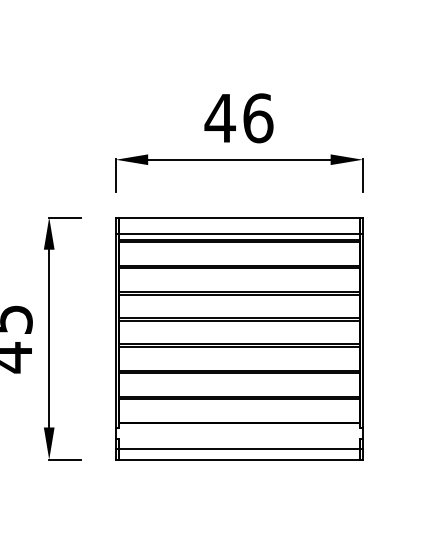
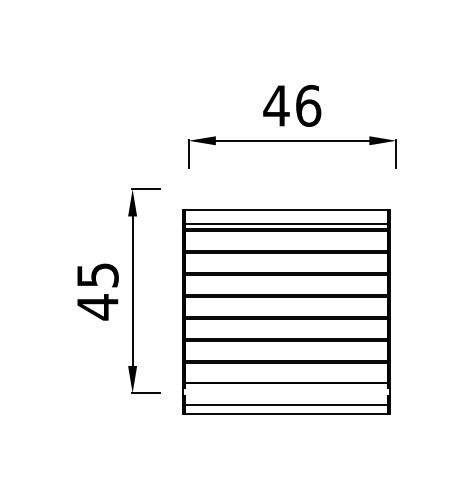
part: (239, 337) -> (286, 311), moved

